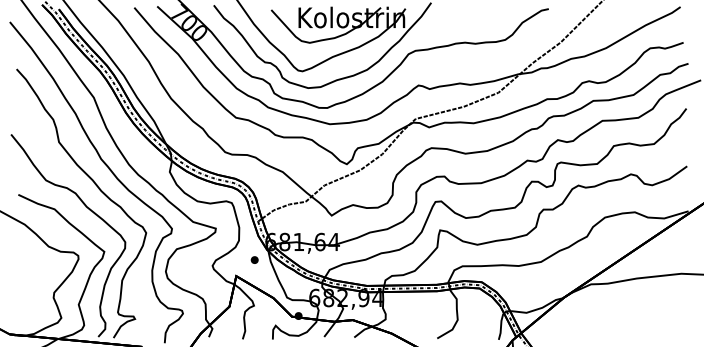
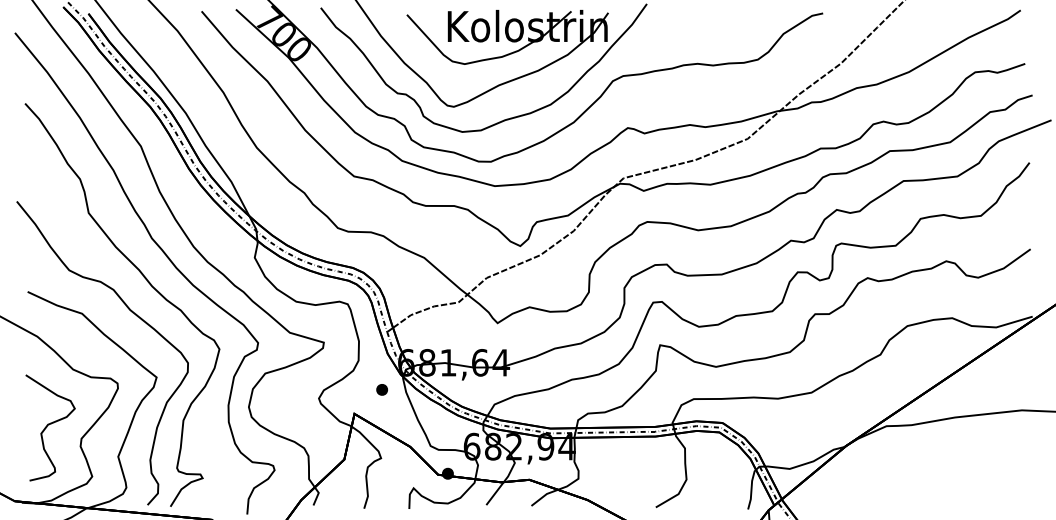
curve: (32, 284) -> (48, 426), added

